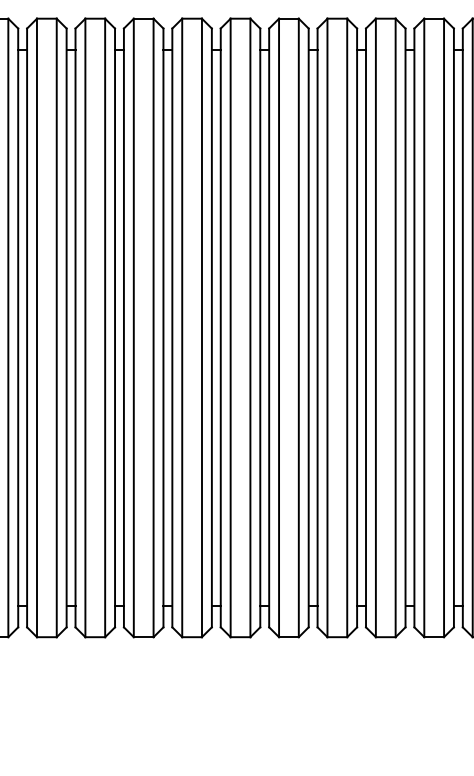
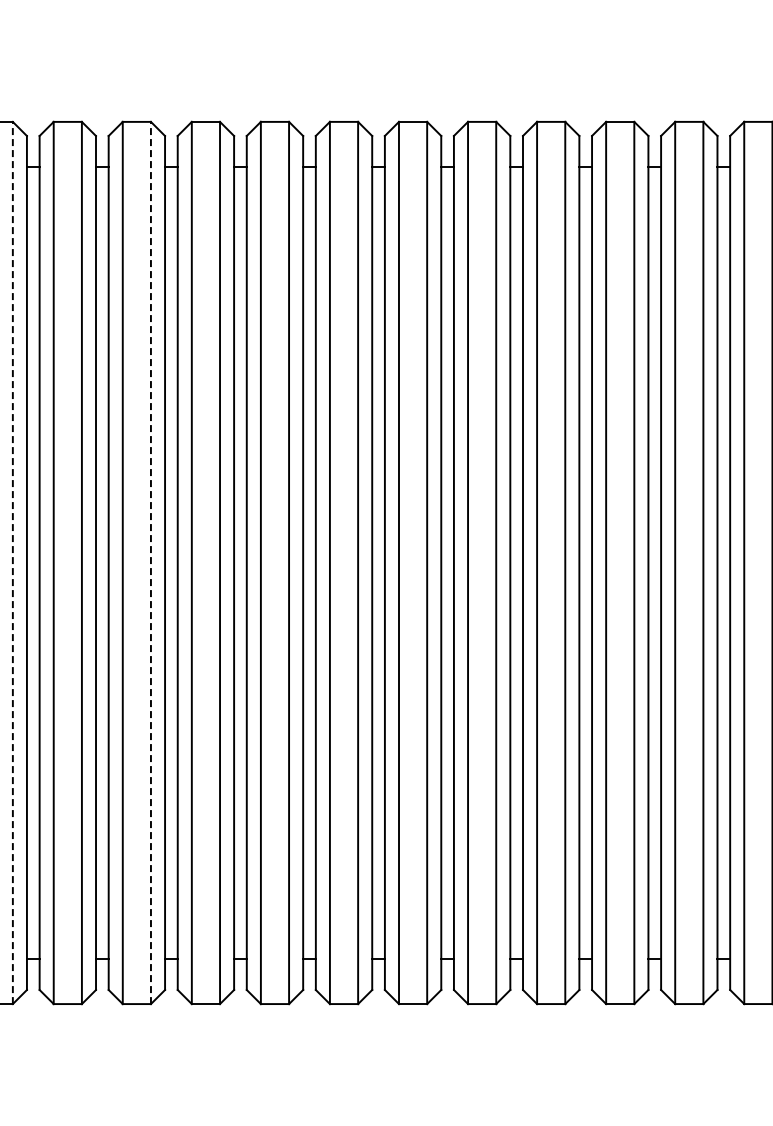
line: (8, 327) -> (12, 562), solid -> dashed
line: (104, 327) -> (150, 562), solid -> dashed

